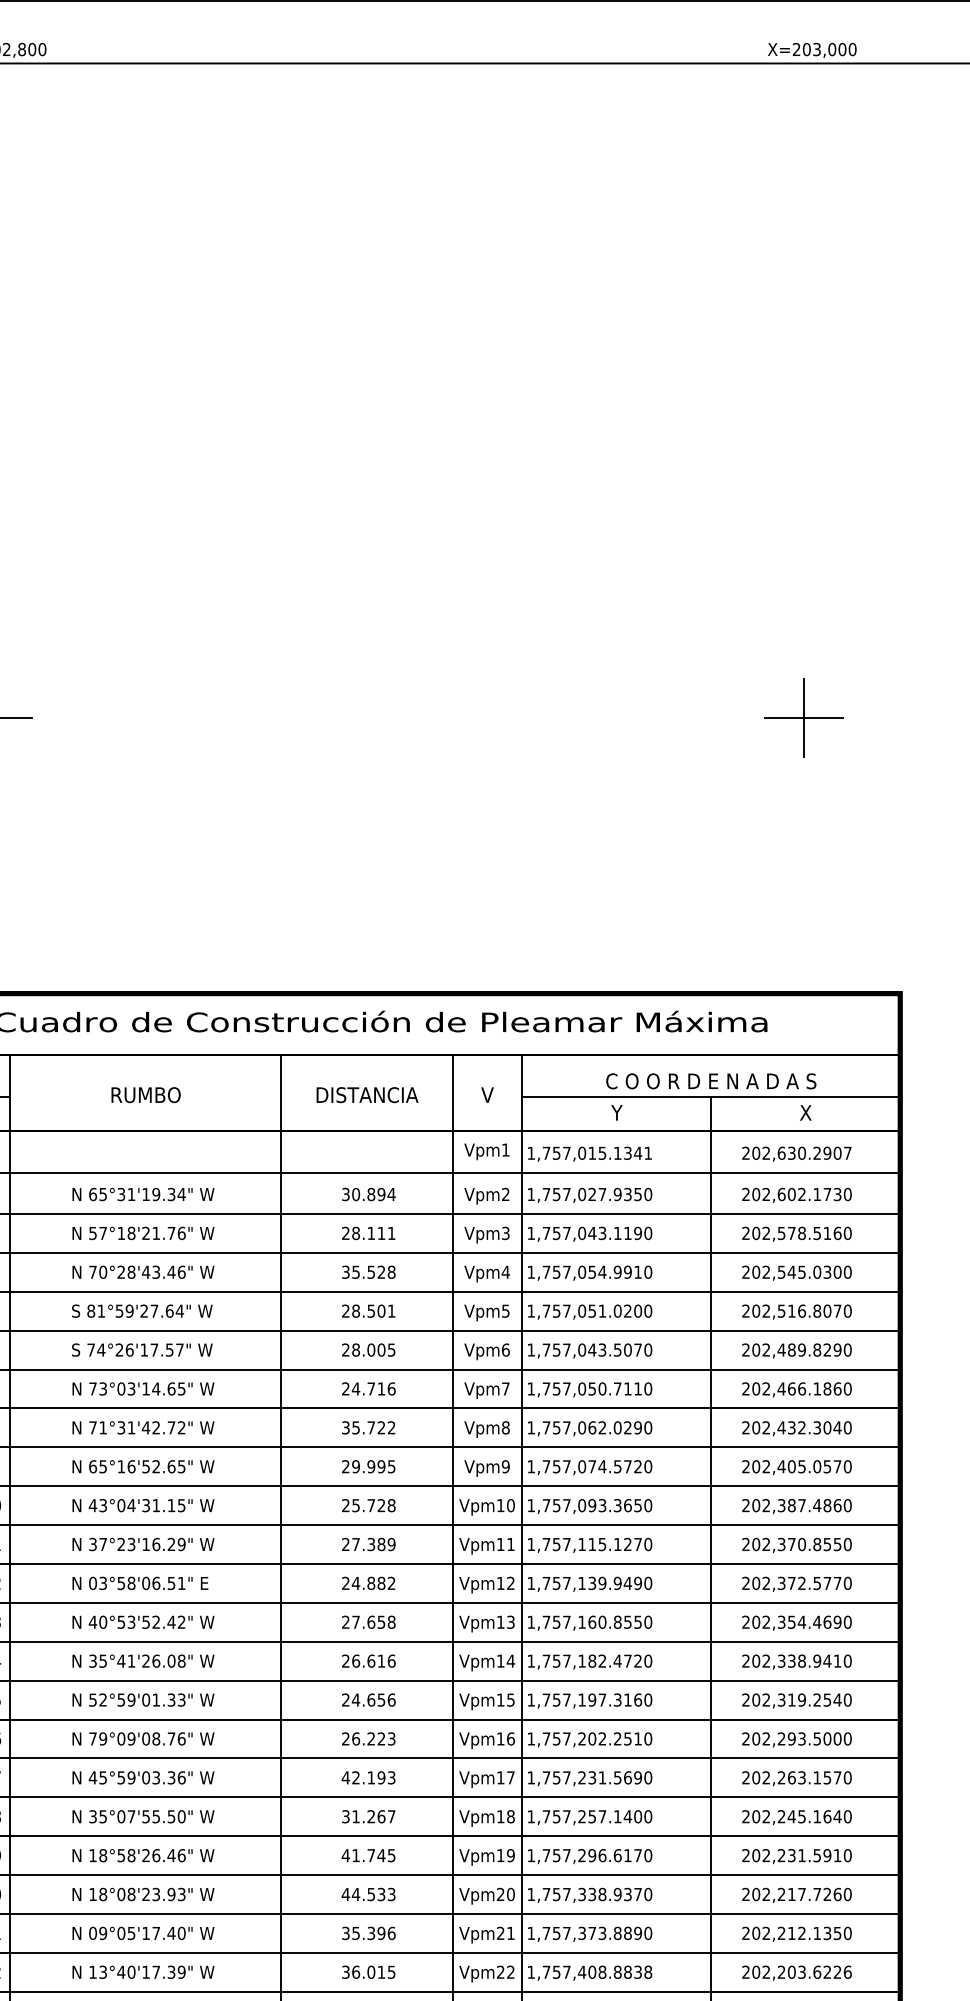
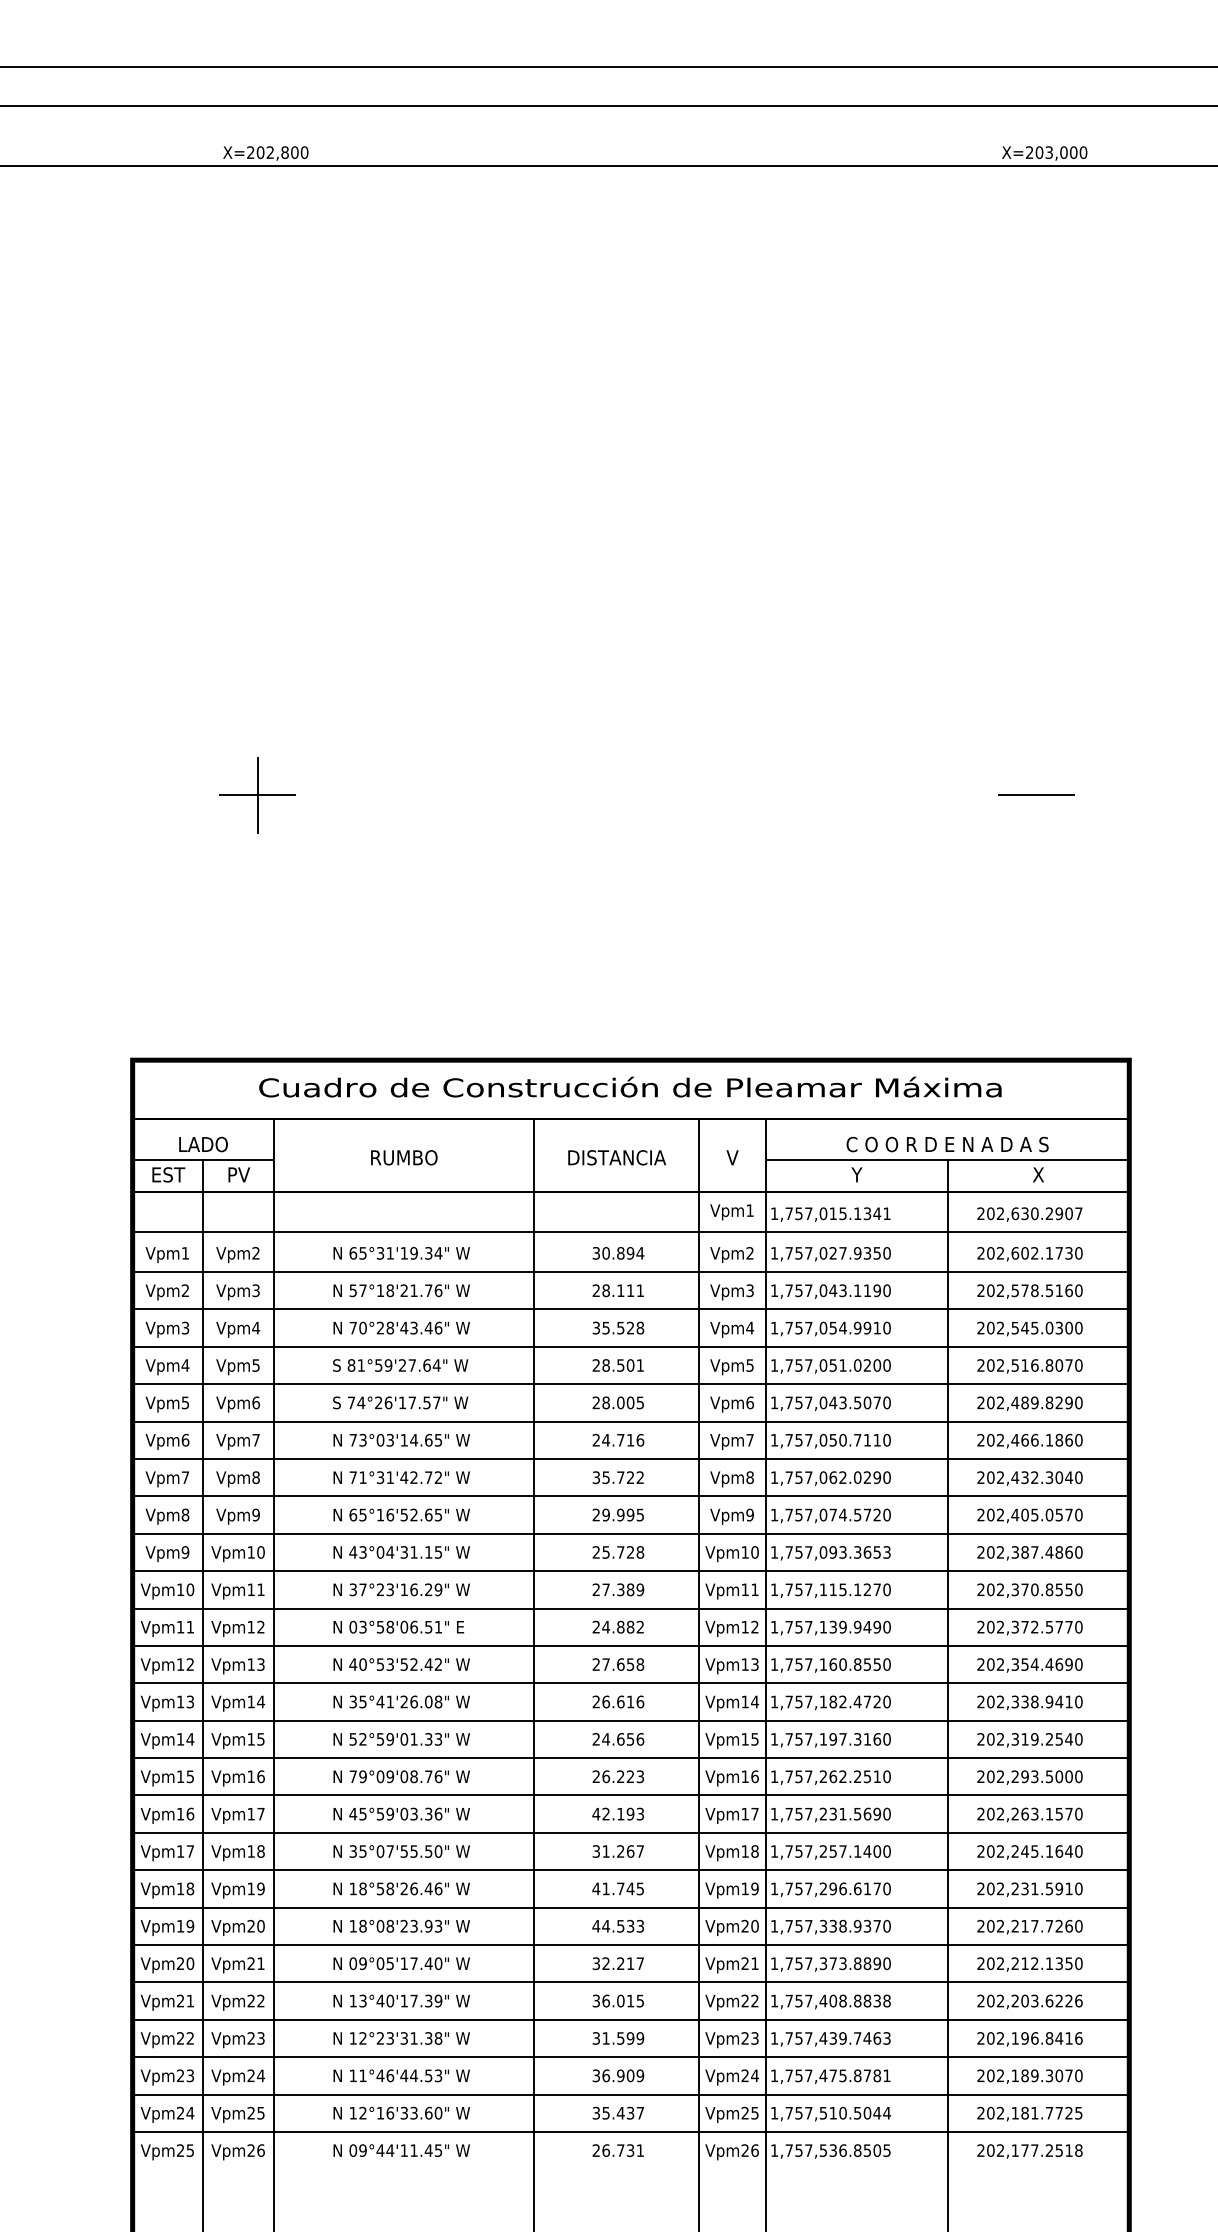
line: (803, 718) -> (1036, 795), removed
text: (647, 1505) -> (886, 1552), 1,757,093.3650 -> 1,757,093.3653
text: (592, 1738) -> (833, 1776), 1,757,202.2510 -> 1,757,262.2510
text: (374, 1933) -> (623, 1963), 35.396 -> 32.217

